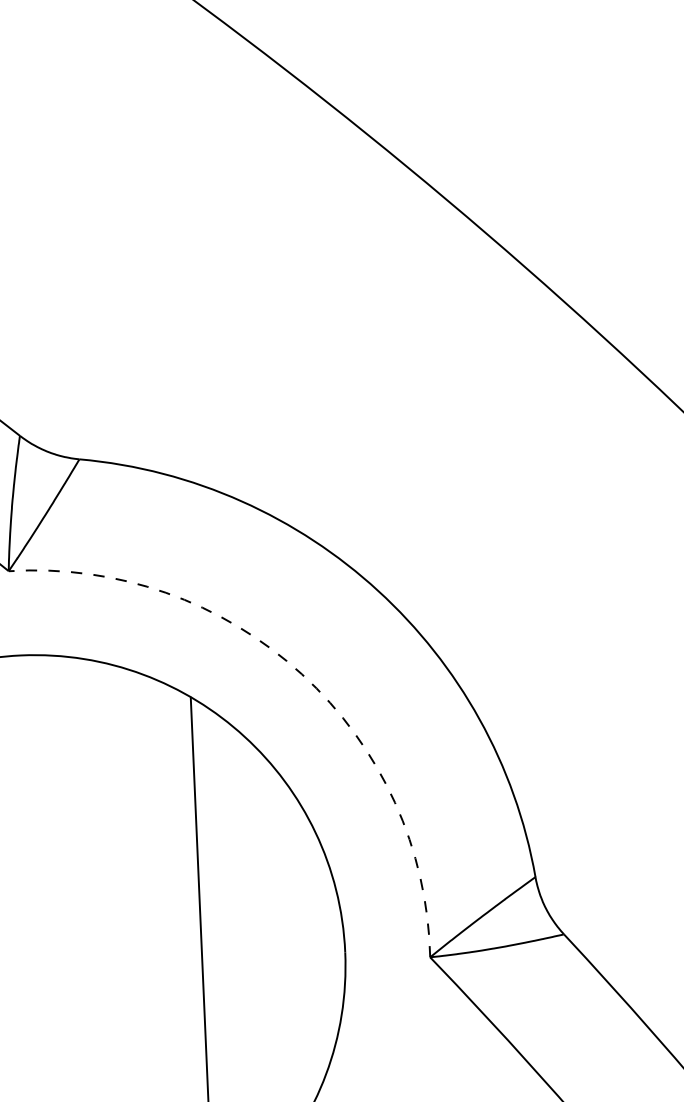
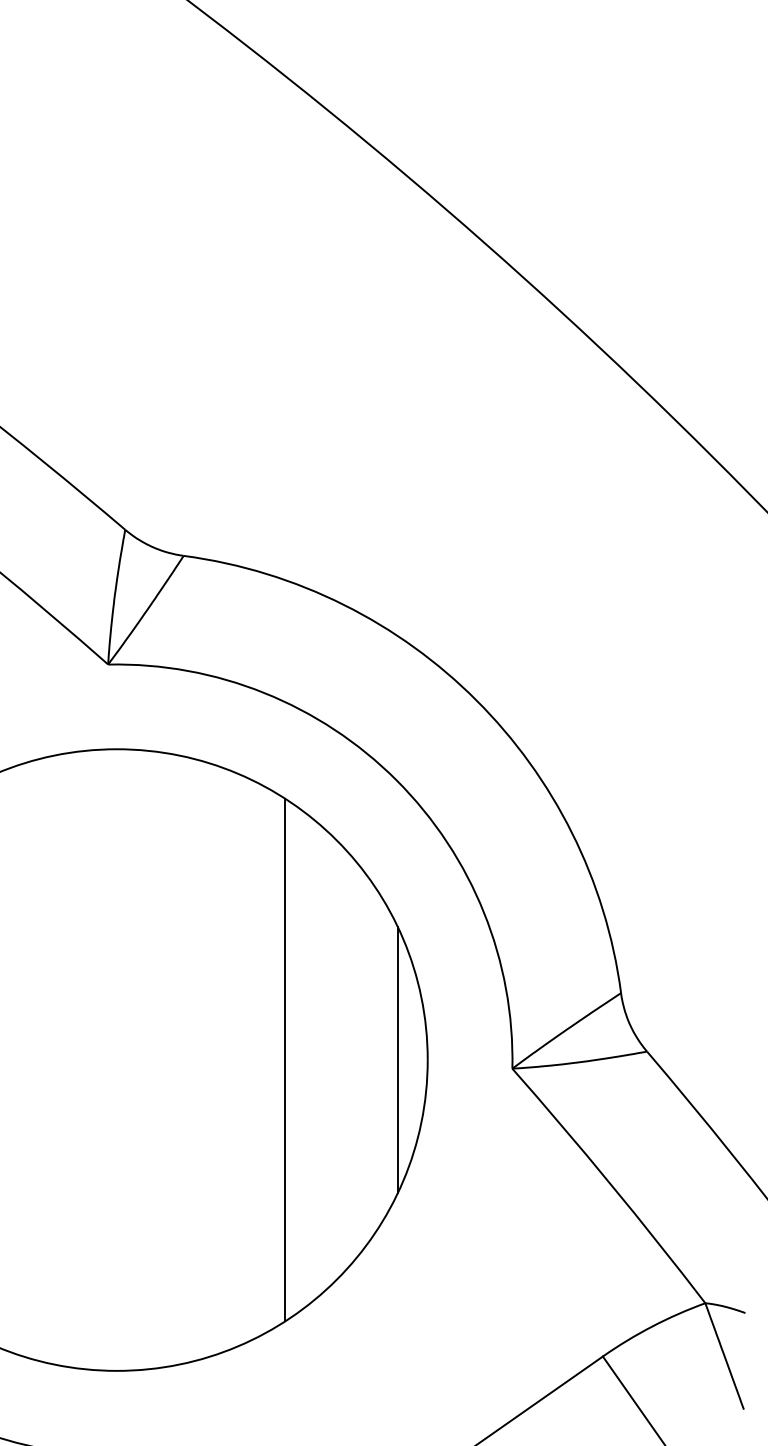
arc: (301, 674) -> (396, 780), dashed -> solid
line: (315, 953) -> (397, 1059), added

